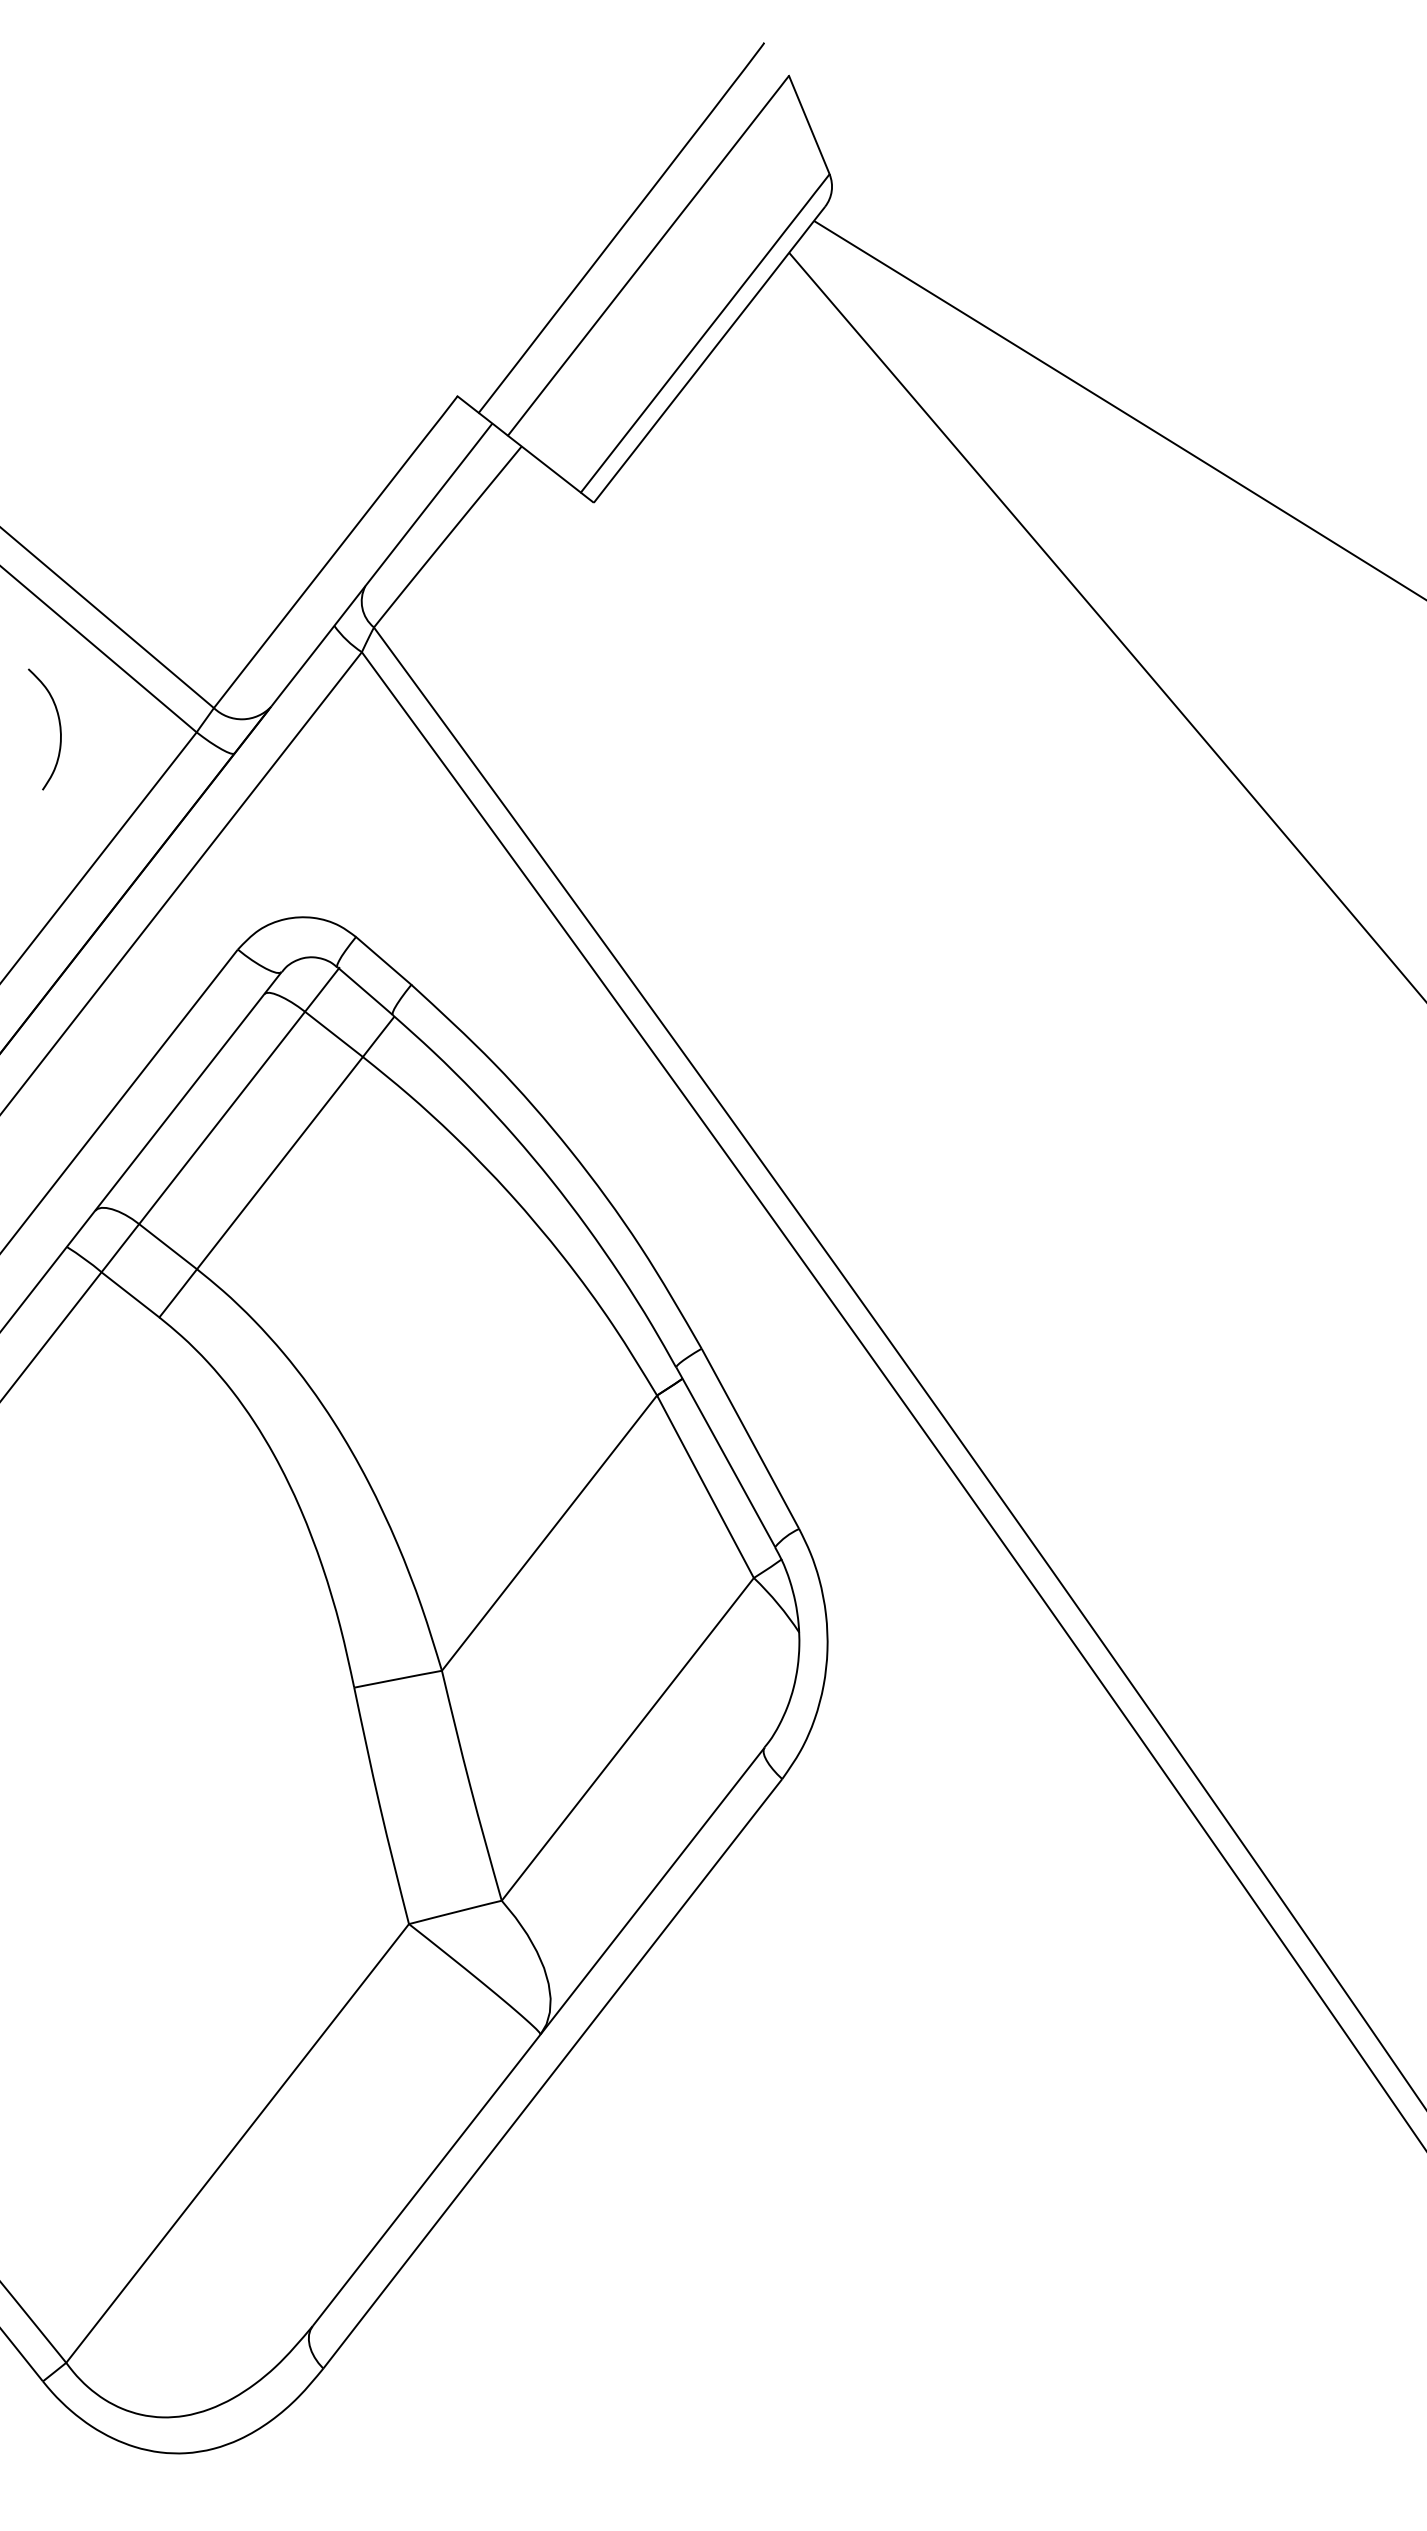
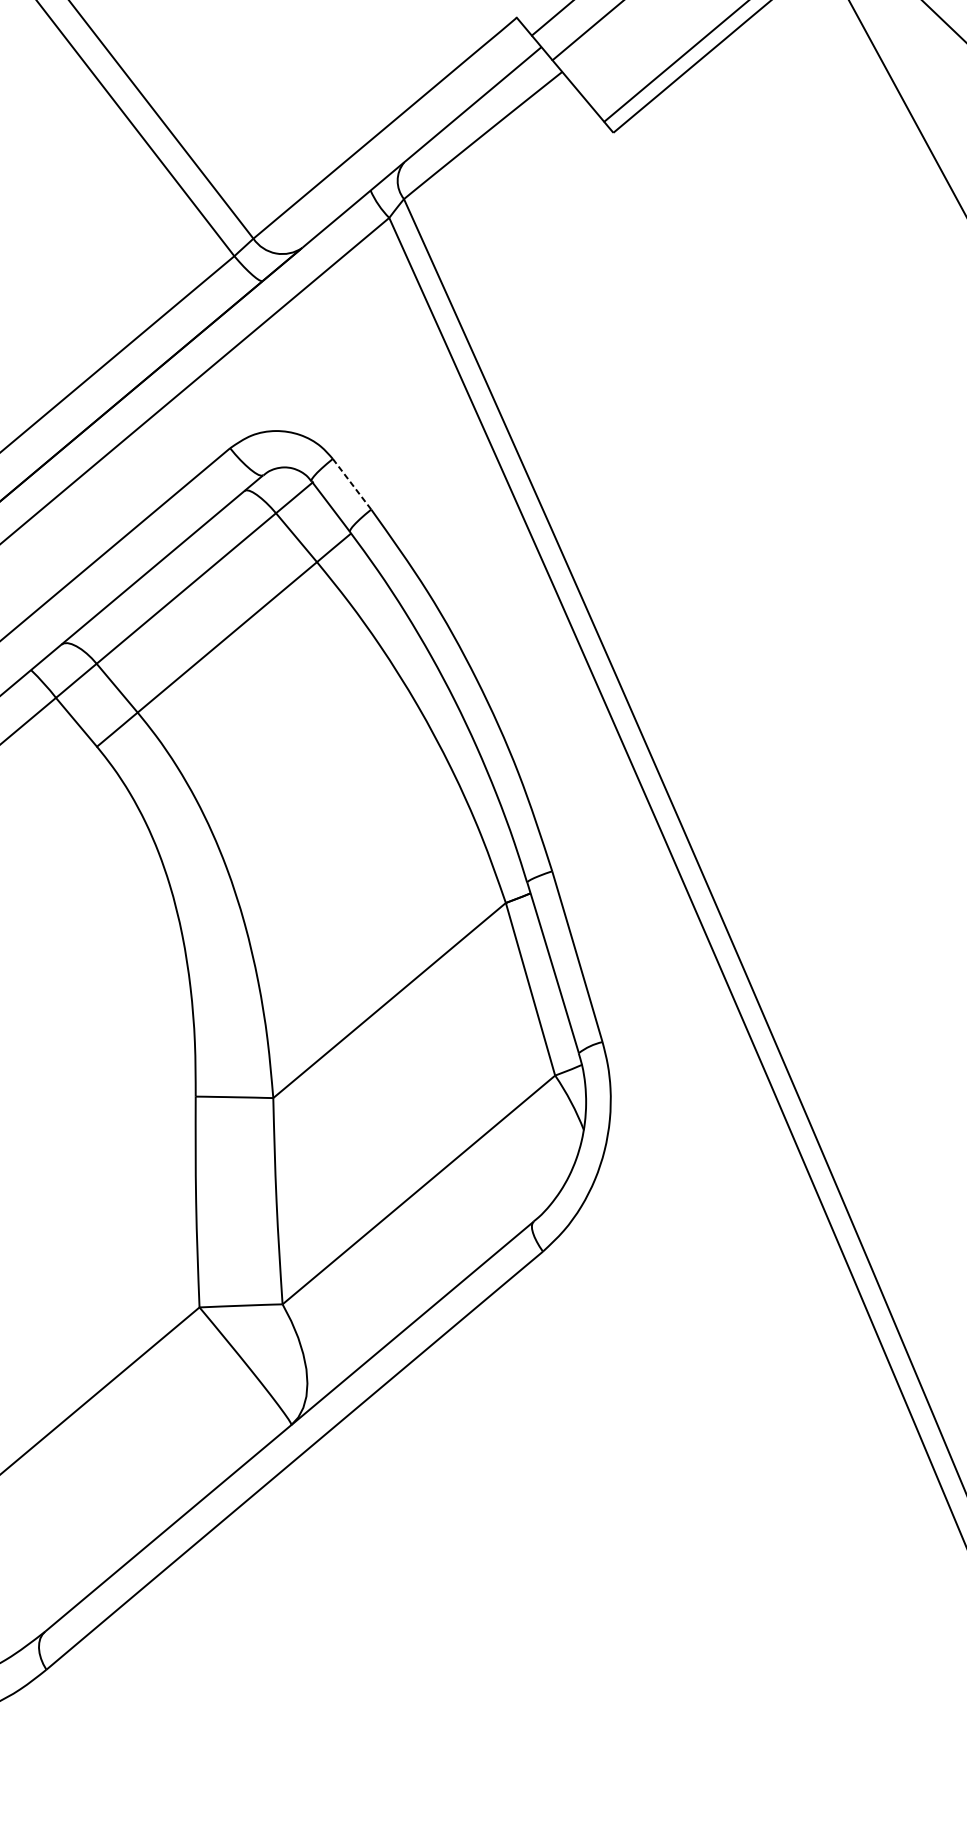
curve: (59, 729) -> (118, 228), removed
line: (383, 960) -> (351, 483), solid -> dashed

